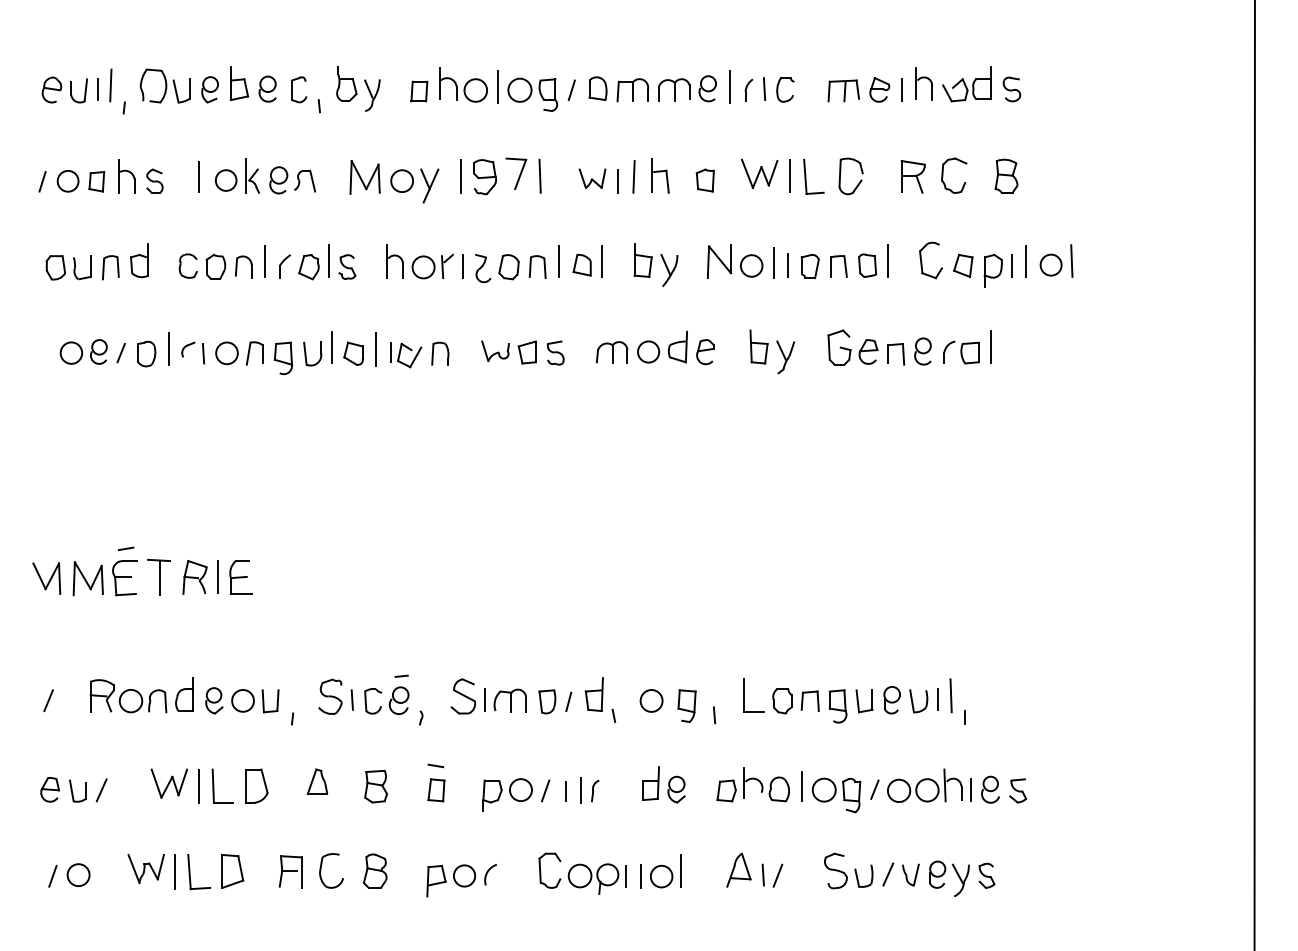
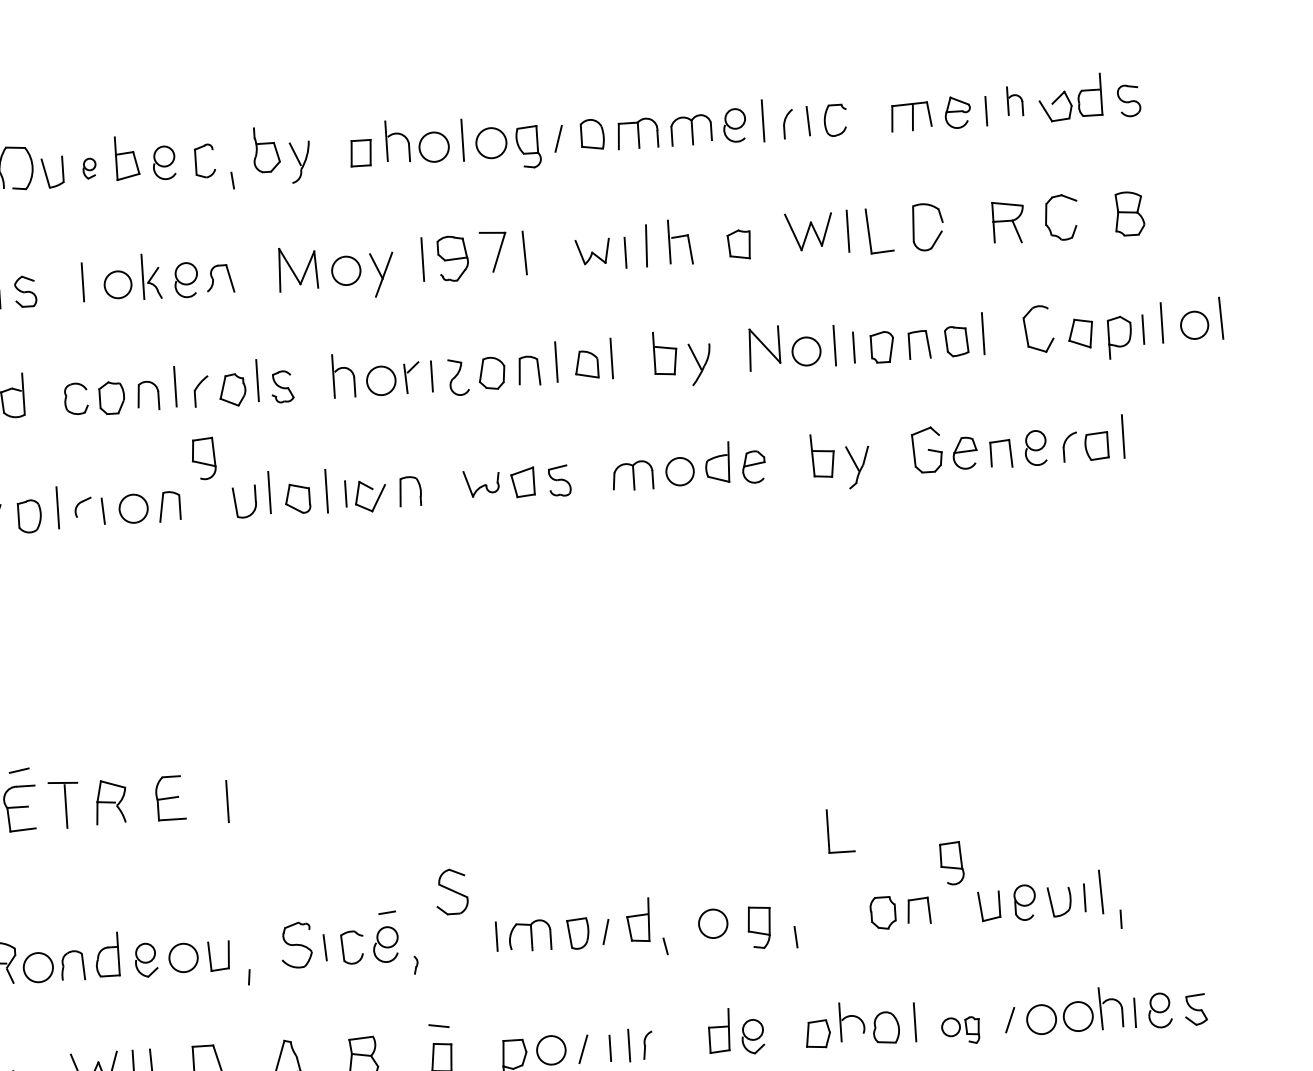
part: (924, 83) -> (1015, 100), size x0.7
part: (209, 89) -> (88, 168), size x0.6
part: (282, 358) -> (202, 458), moved
line: (217, 576) -> (227, 801), moved
part: (744, 695) -> (828, 831), moved
part: (463, 696) -> (451, 891), moved
part: (837, 706) -> (951, 863), moved
part: (836, 795) -> (960, 1030), size x0.6

